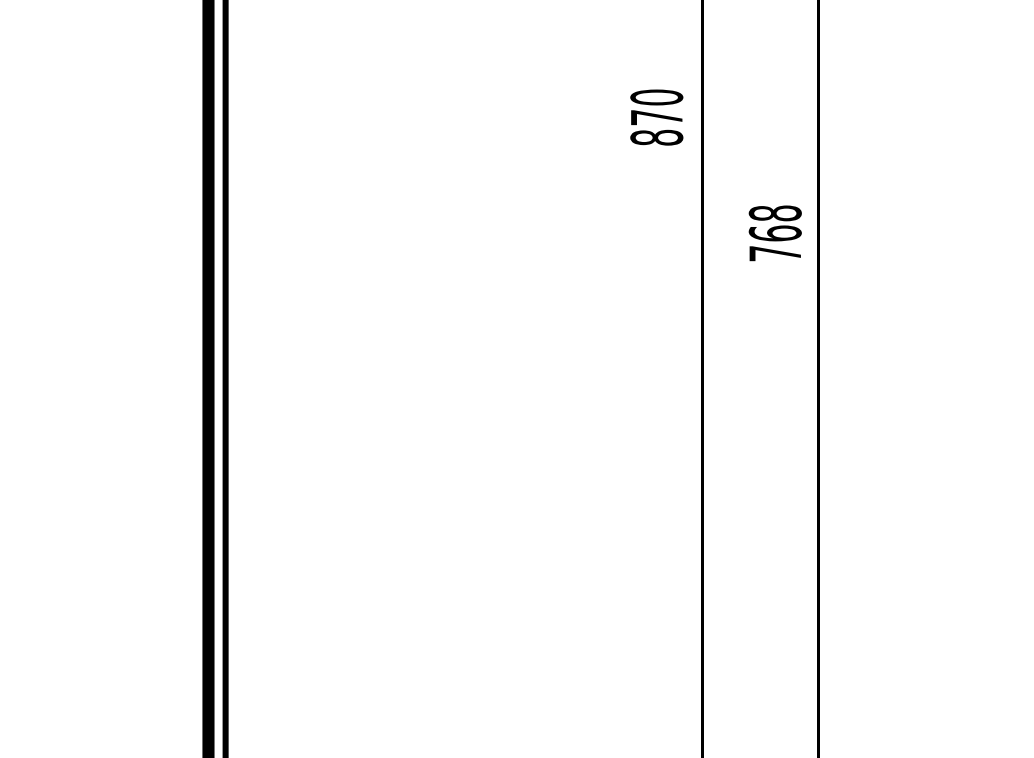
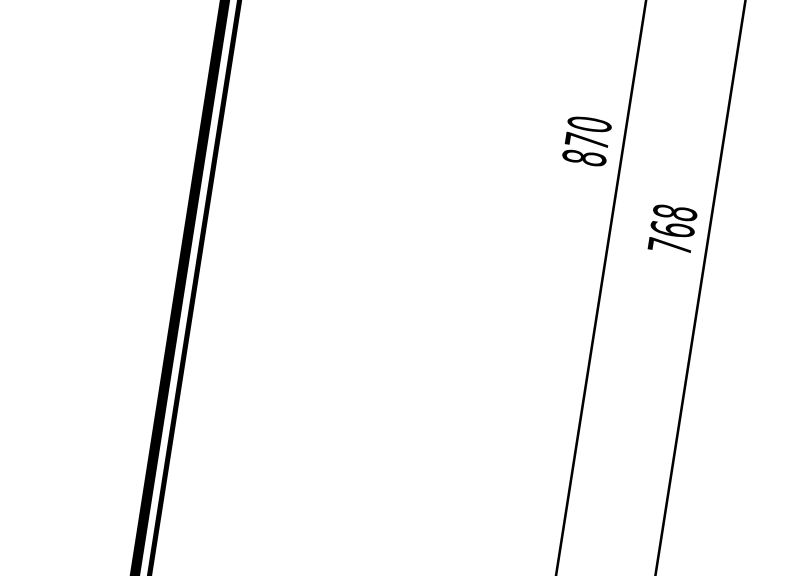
text: (656, 117) -> (586, 141), moved

